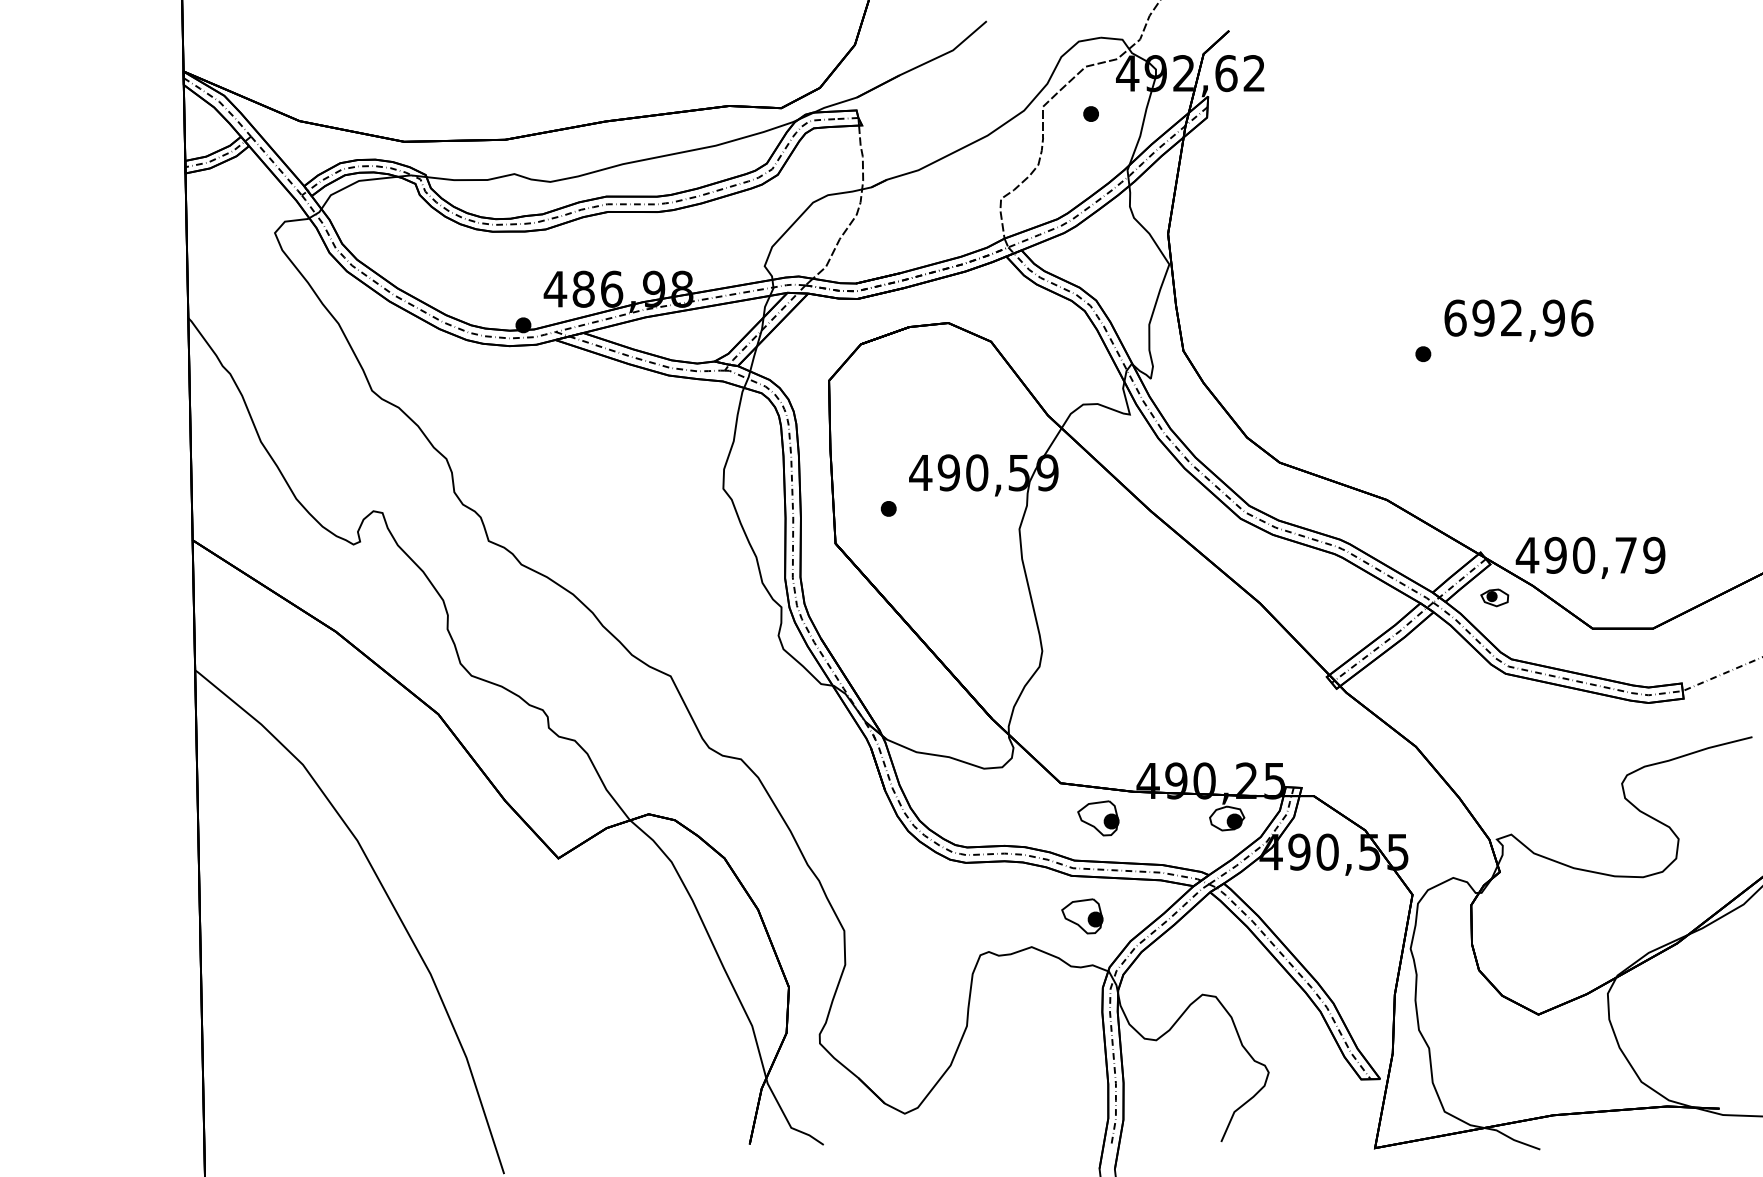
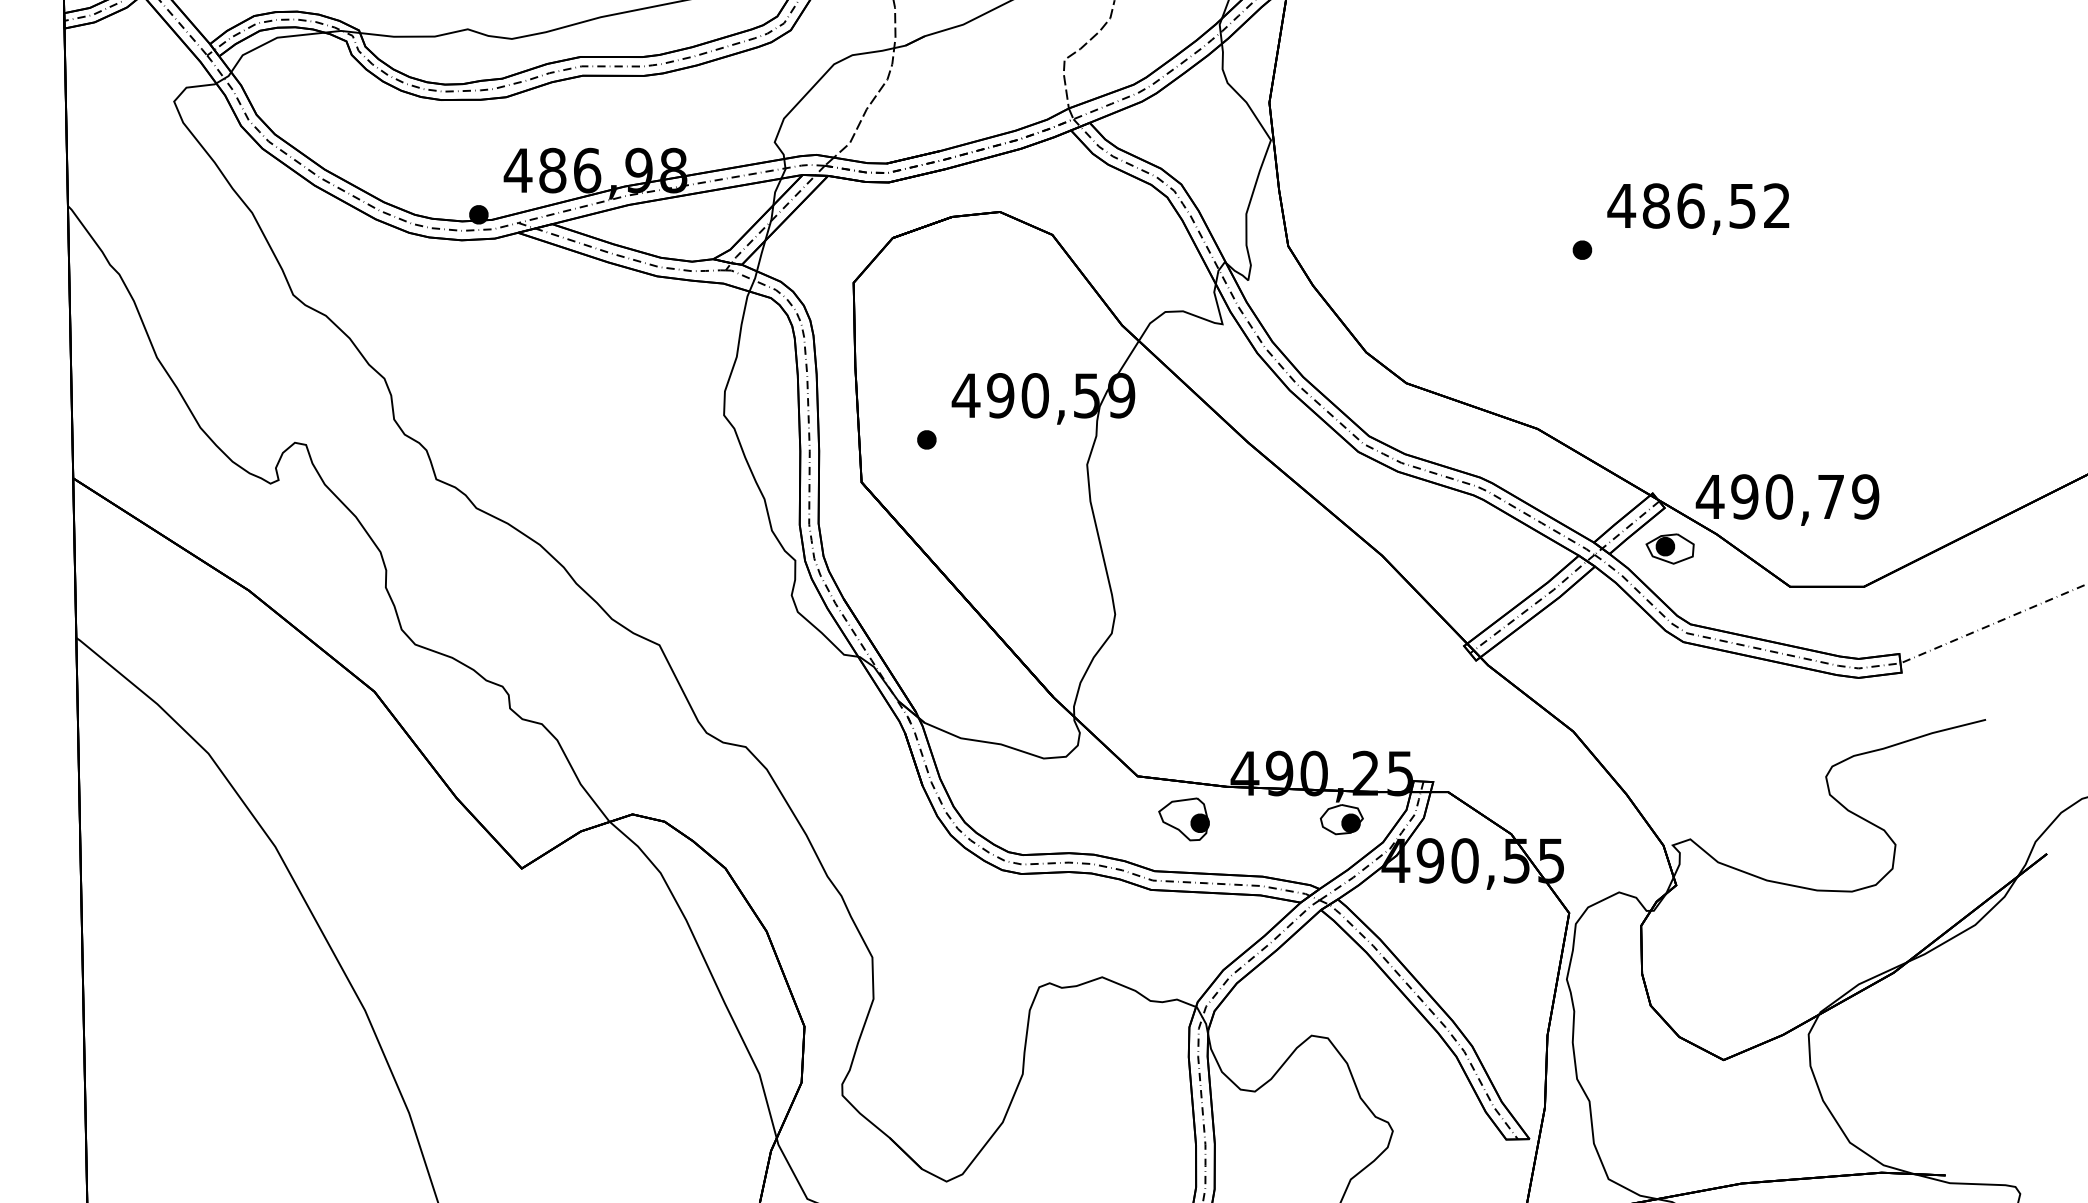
text: (1518, 317) -> (1699, 205), 692,96 -> 486,52
part: (1494, 597) -> (1669, 548), size x1.43
part: (1082, 916) -> (1164, 939), removed

